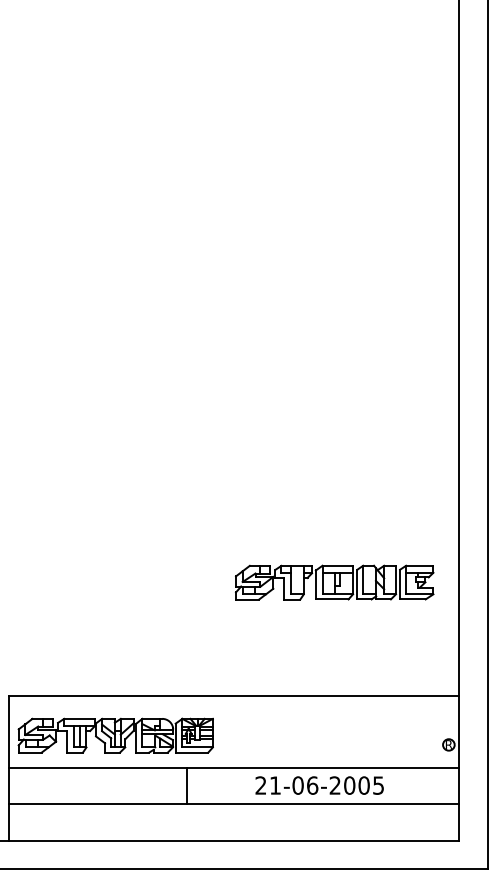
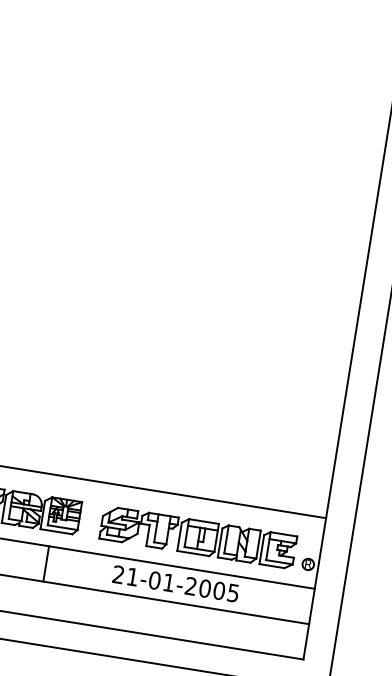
part: (334, 582) -> (198, 537), moved
text: (312, 785) -> (168, 582), 21-06-2005 -> 21-01-2005

